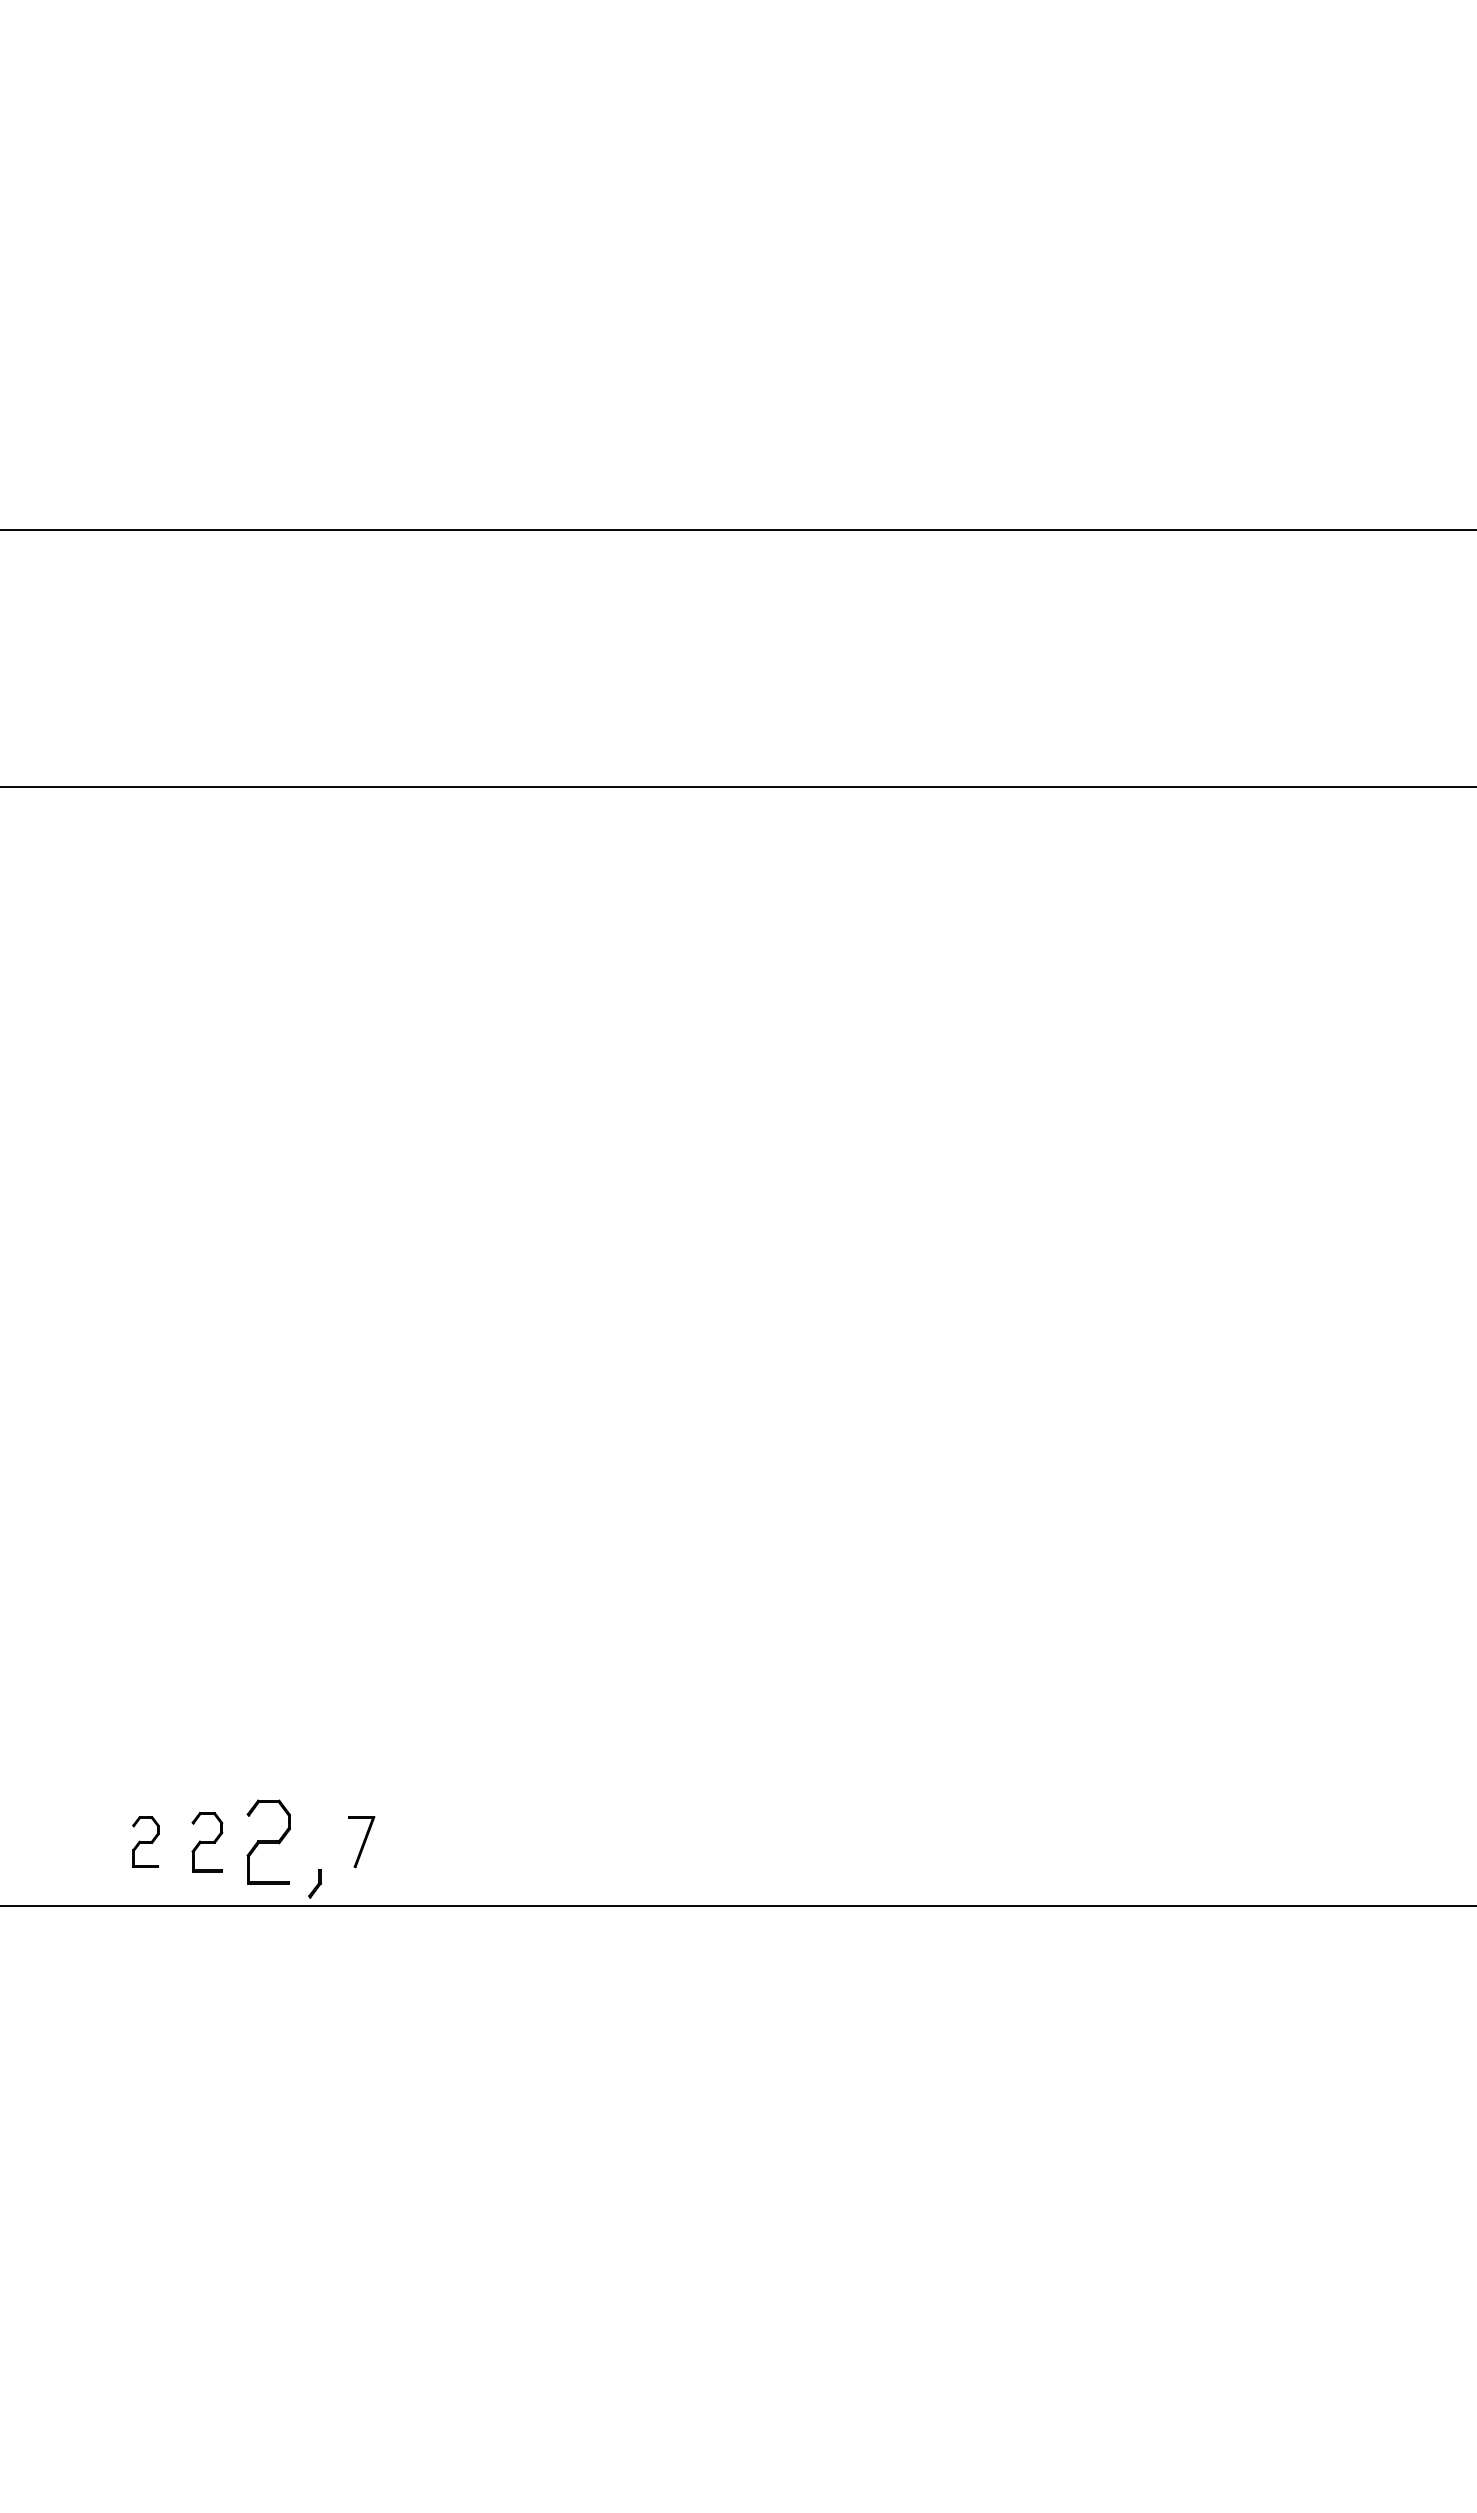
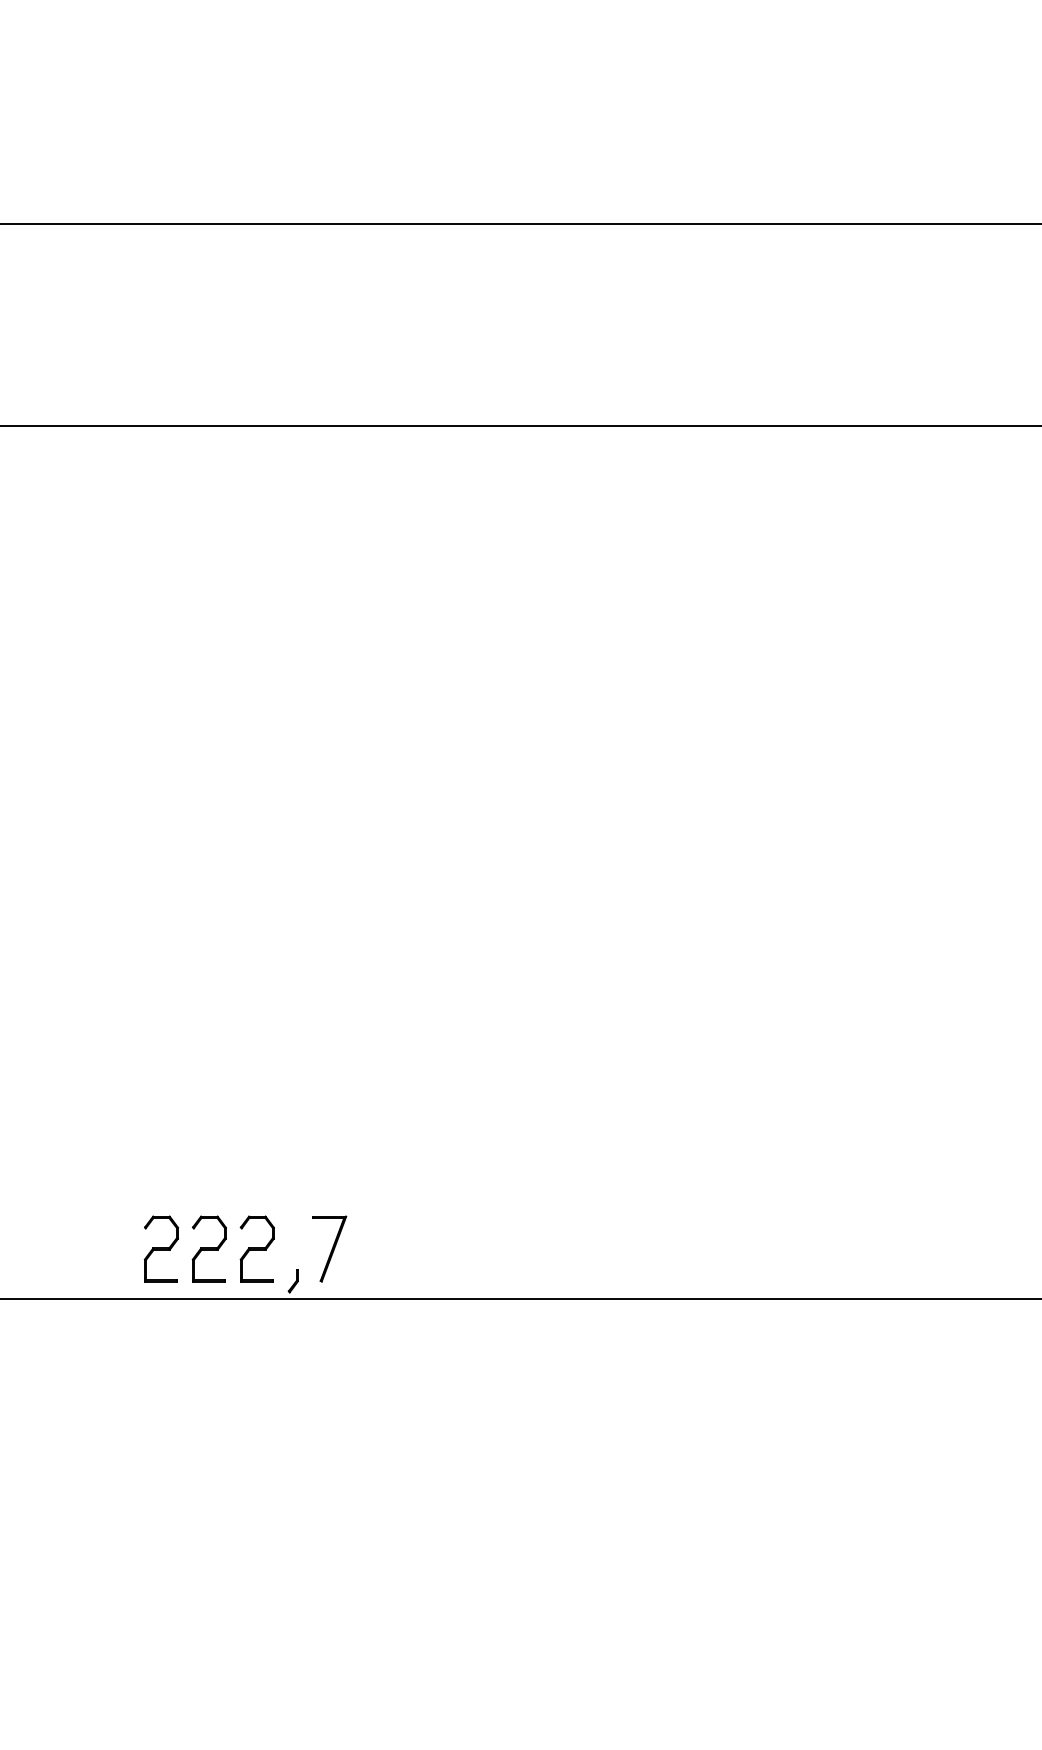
part: (145, 1841) -> (161, 1248), size x1.67
part: (207, 1841) -> (209, 1248), size x1.43
part: (361, 1841) -> (329, 1248), size x1.67

